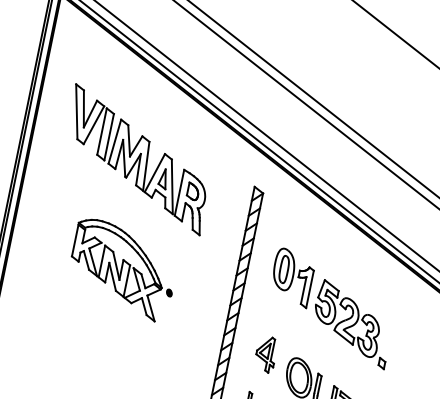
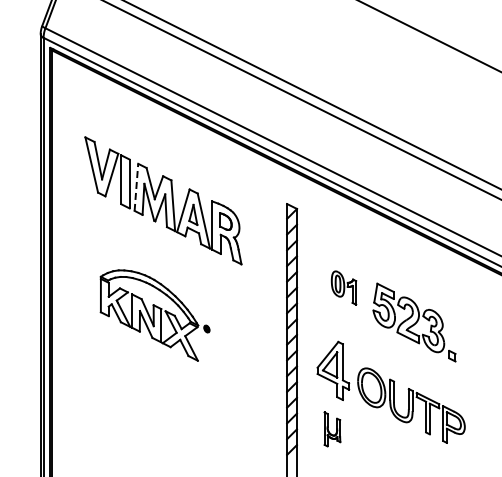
line: (114, 141) -> (136, 187), solid -> dashed
part: (122, 269) -> (154, 315), moved
part: (291, 277) -> (343, 287), size x0.6
part: (266, 353) -> (333, 370), size x1.6

